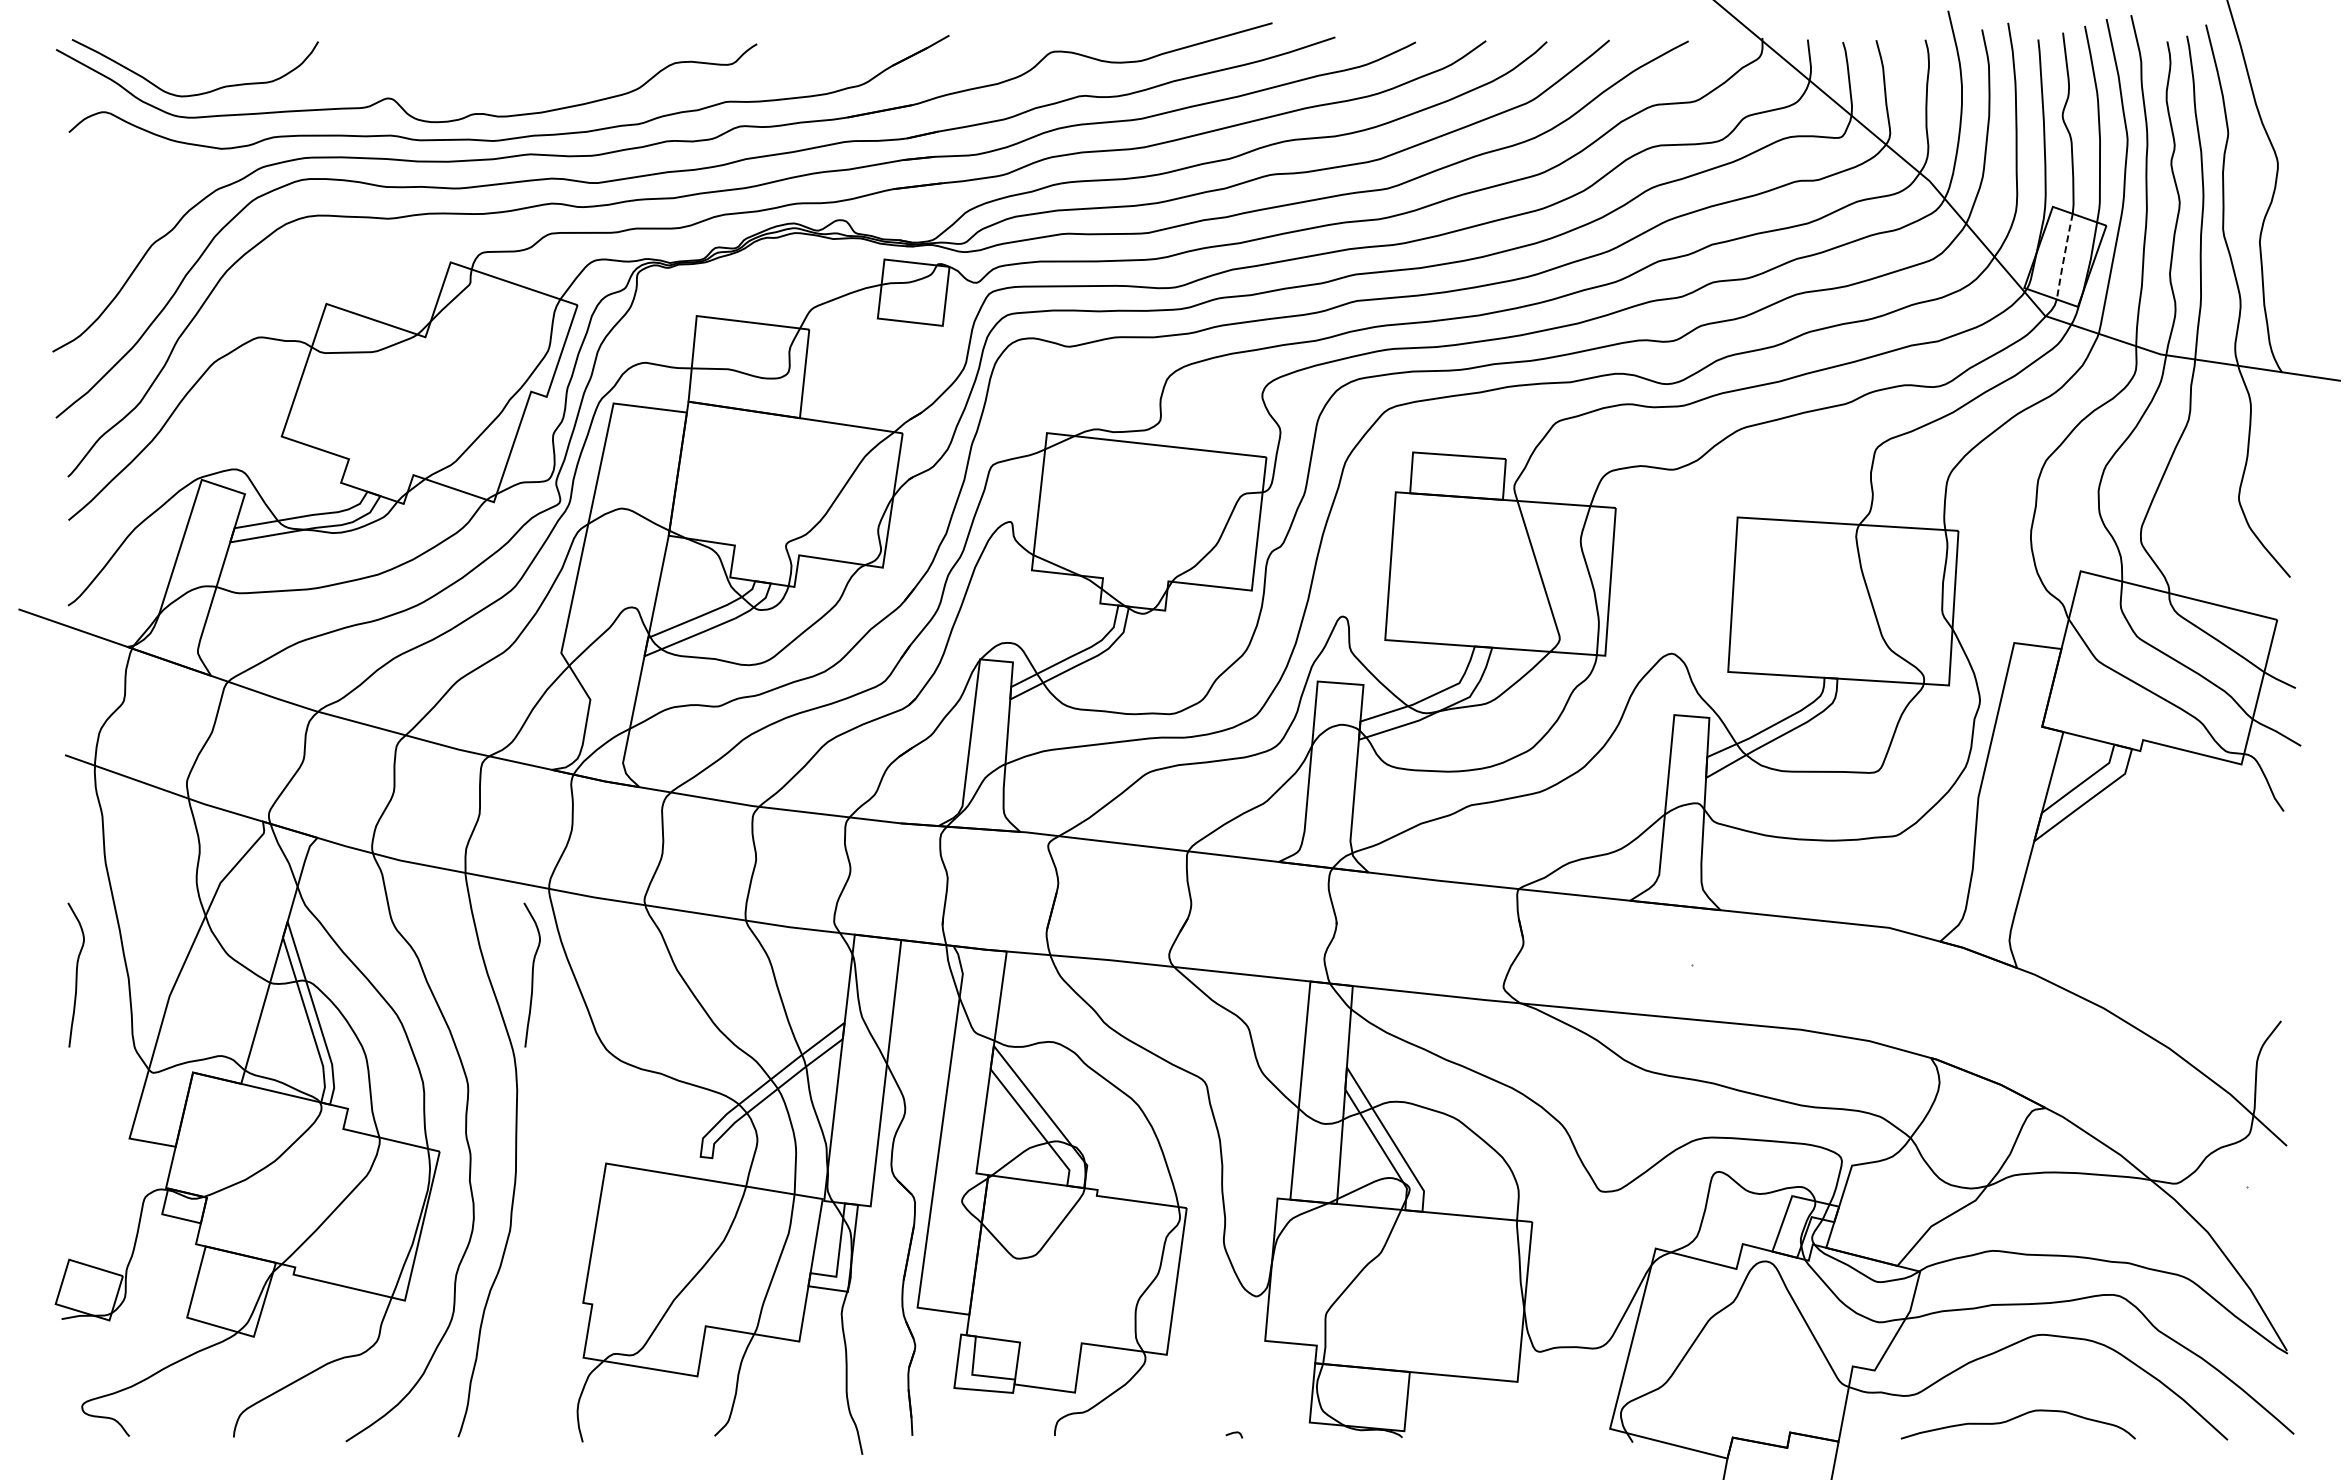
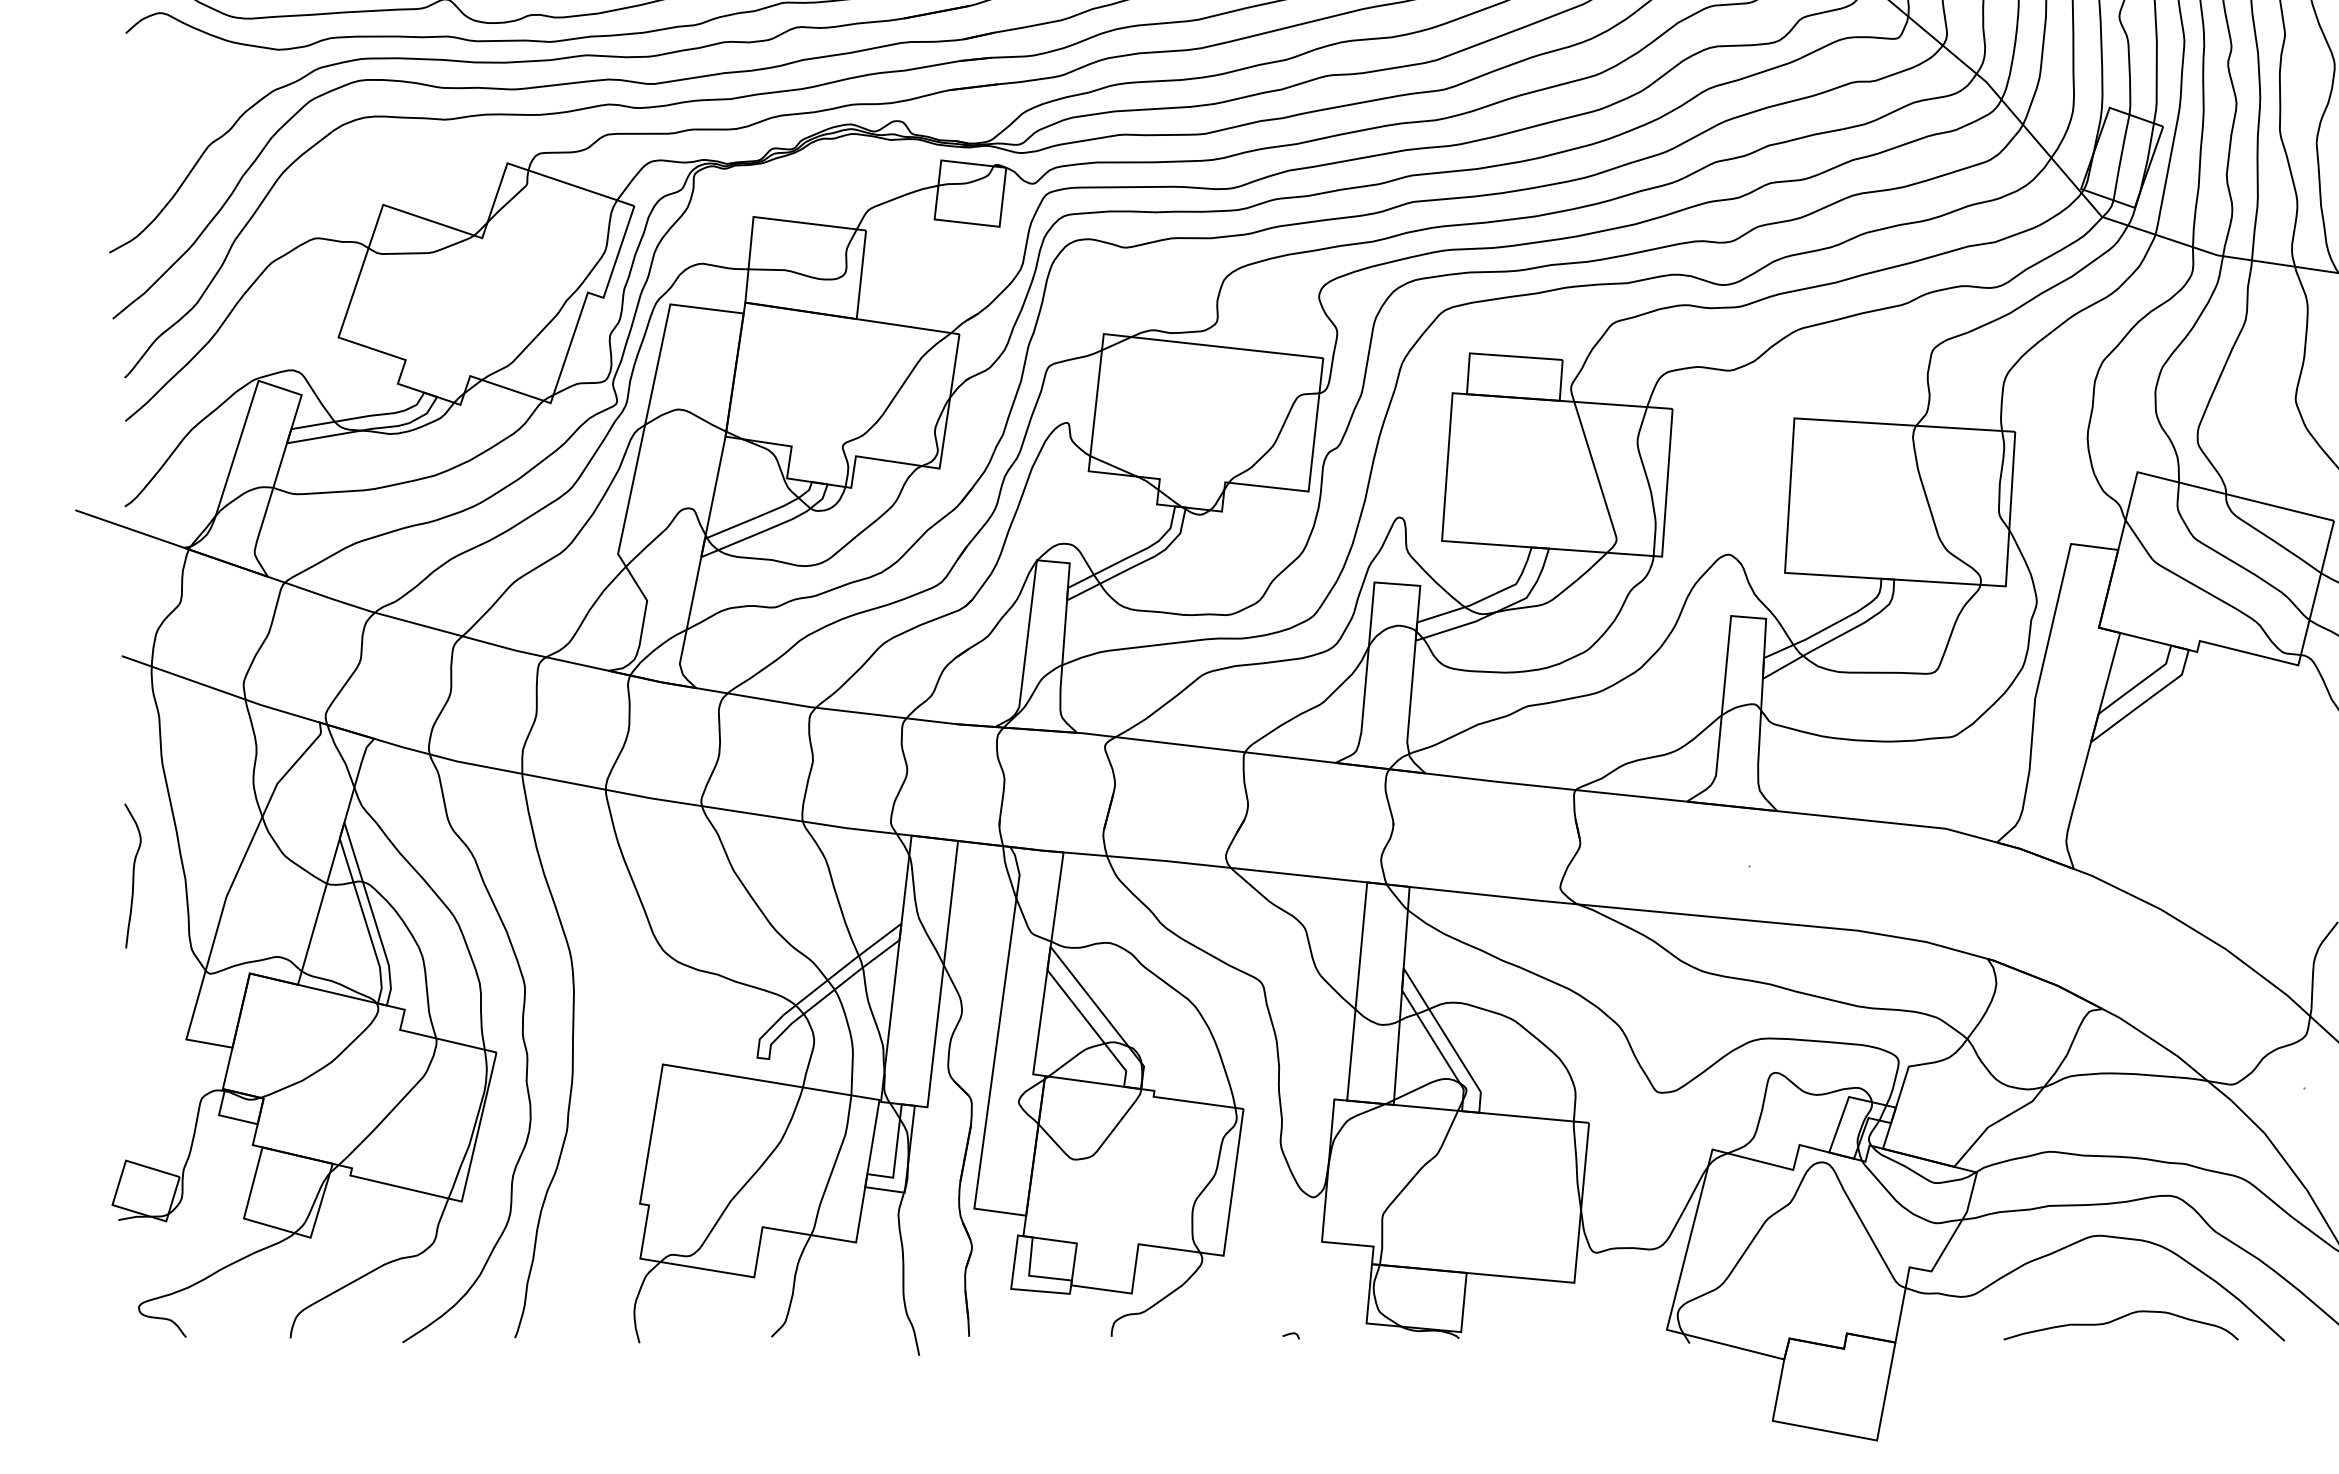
line: (2064, 256) -> (2121, 157), dashed -> solid
curve: (531, 974) -> (588, 875), removed
curve: (2014, 1419) -> (2117, 1320), moved

